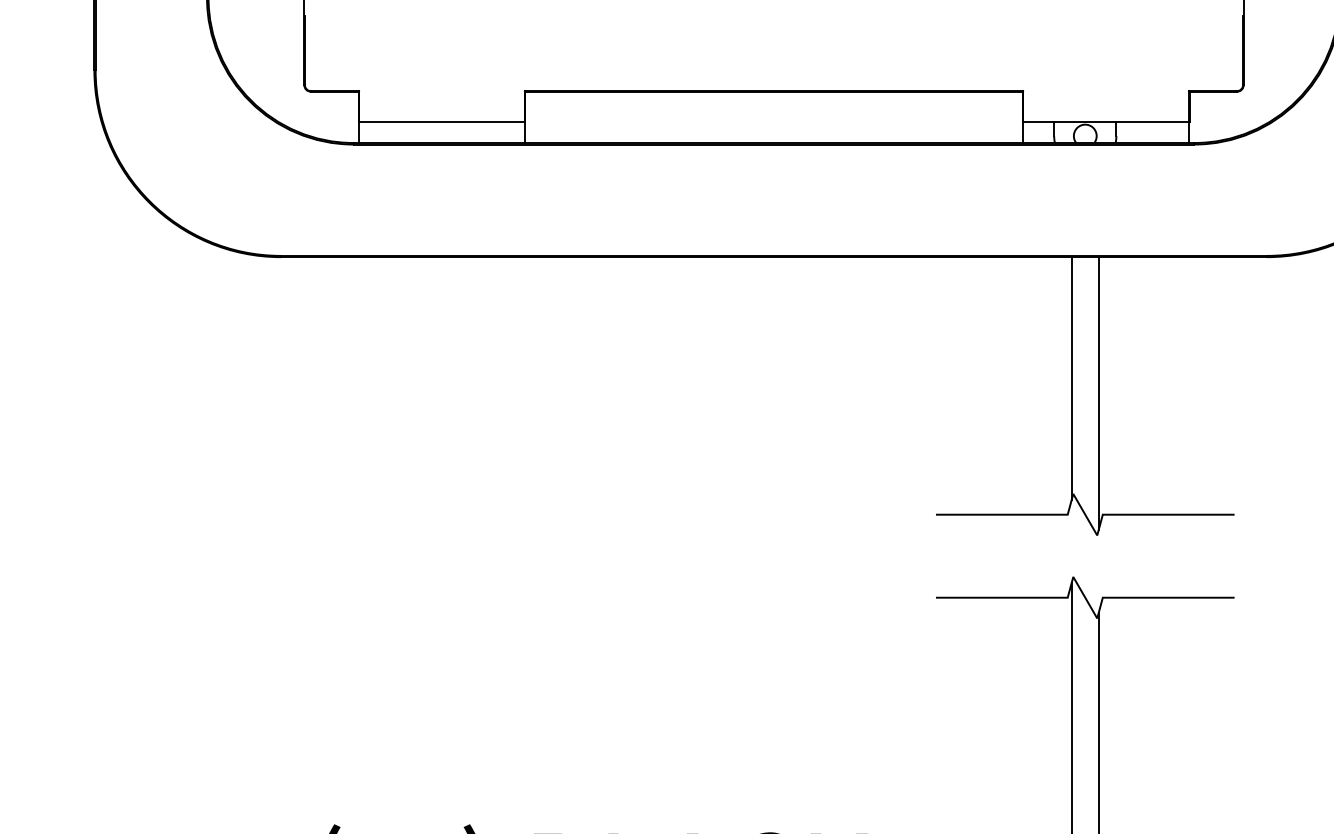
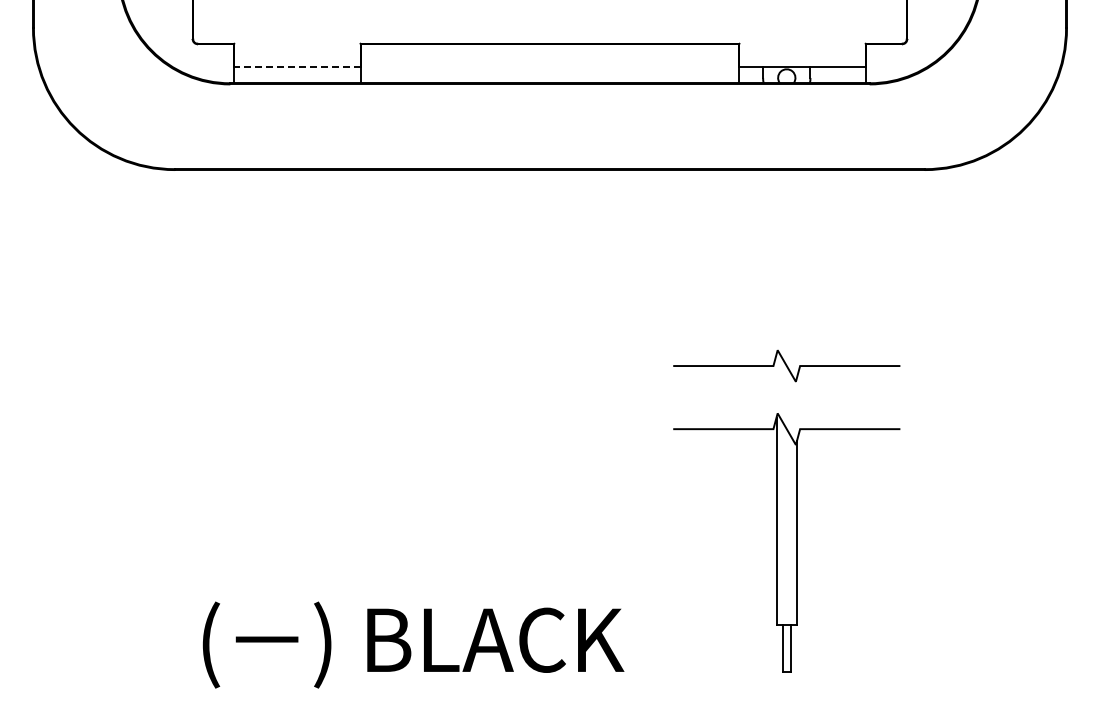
line: (440, 122) -> (296, 67), solid -> dashed
line: (1071, 378) -> (776, 262), removed
line: (1099, 393) -> (797, 273), removed

